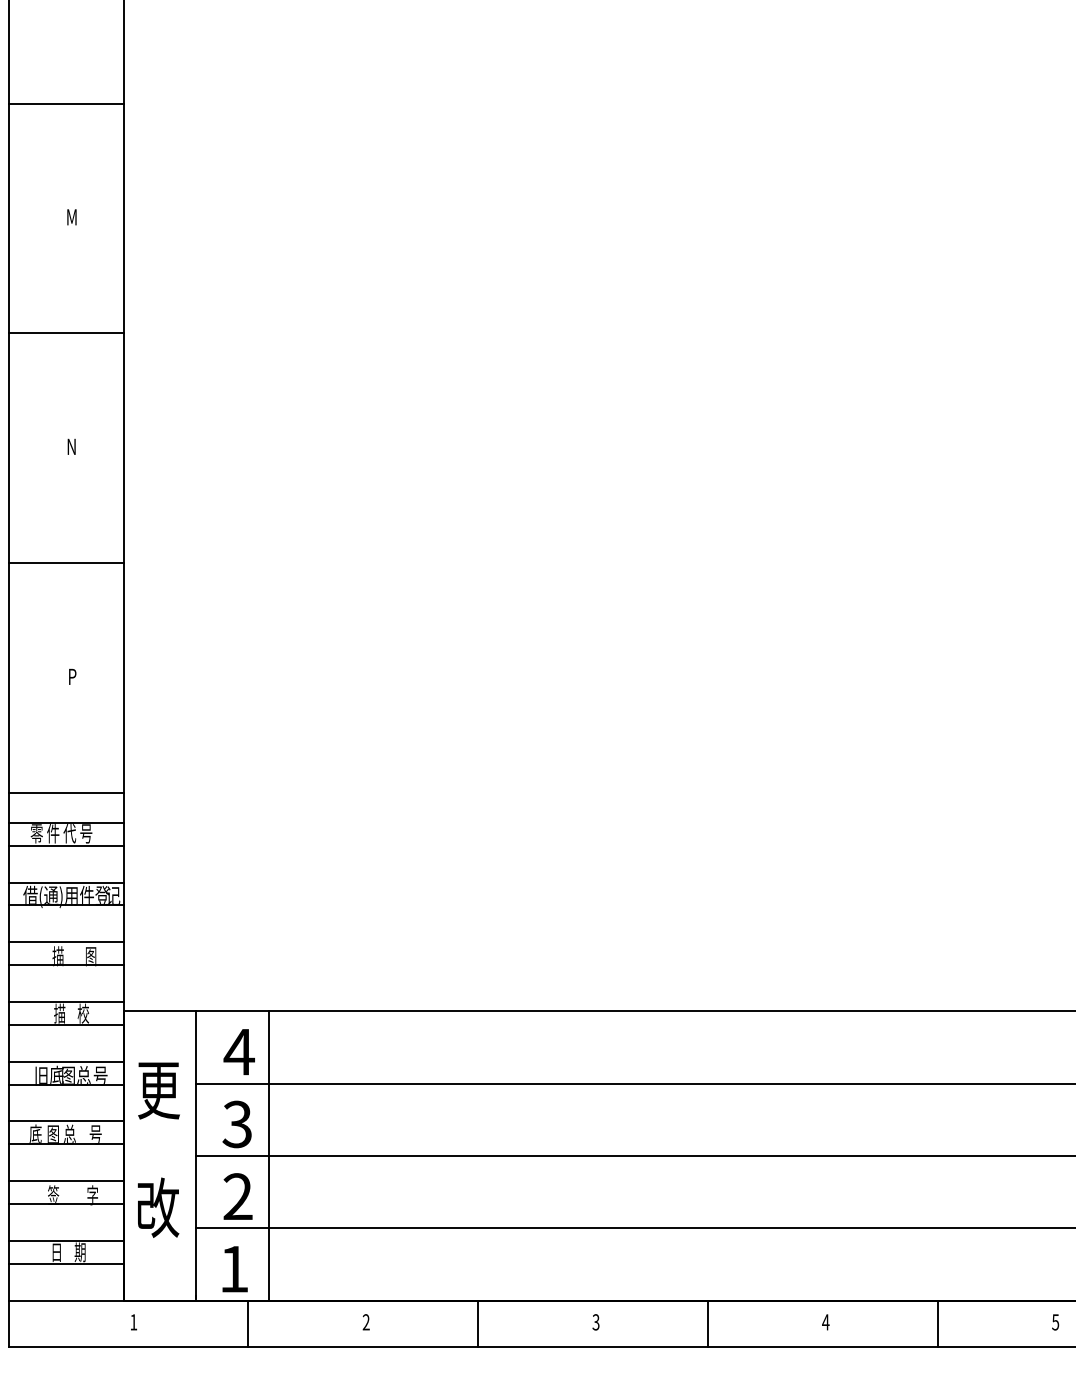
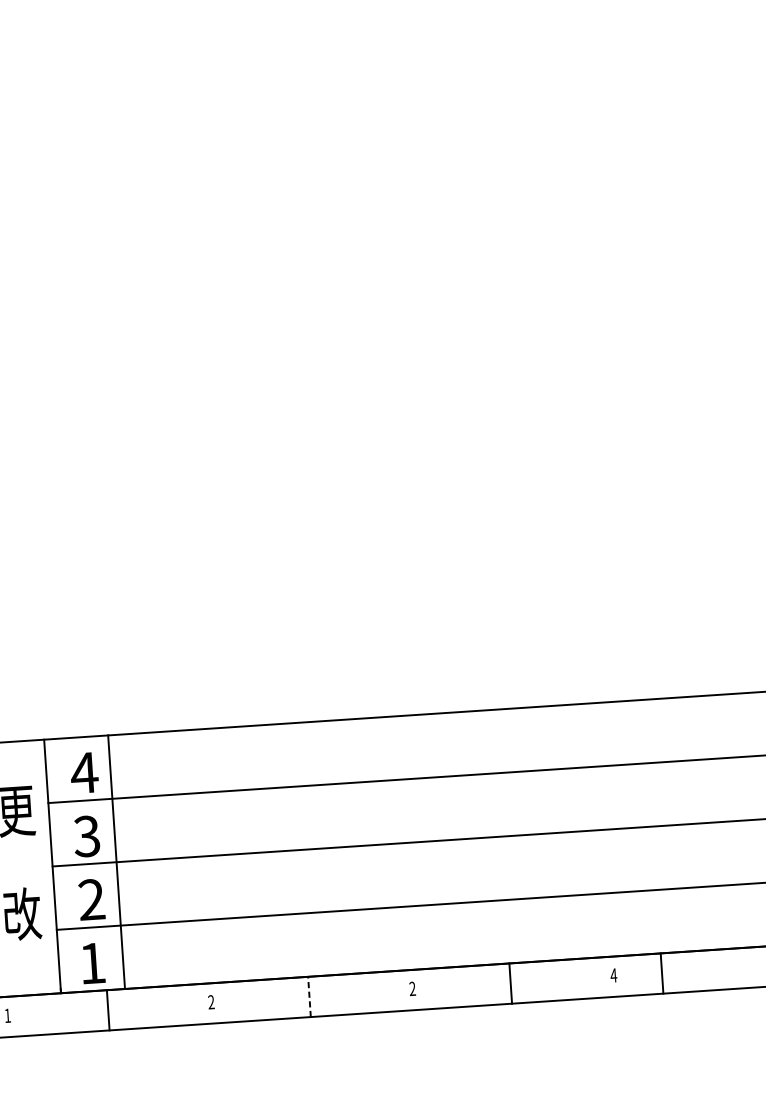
text: (595, 1322) -> (412, 989), 3 -> 2
line: (478, 1323) -> (309, 996), solid -> dashed
line: (937, 1323) -> (661, 973), moved

